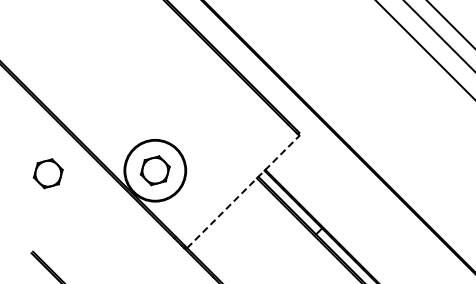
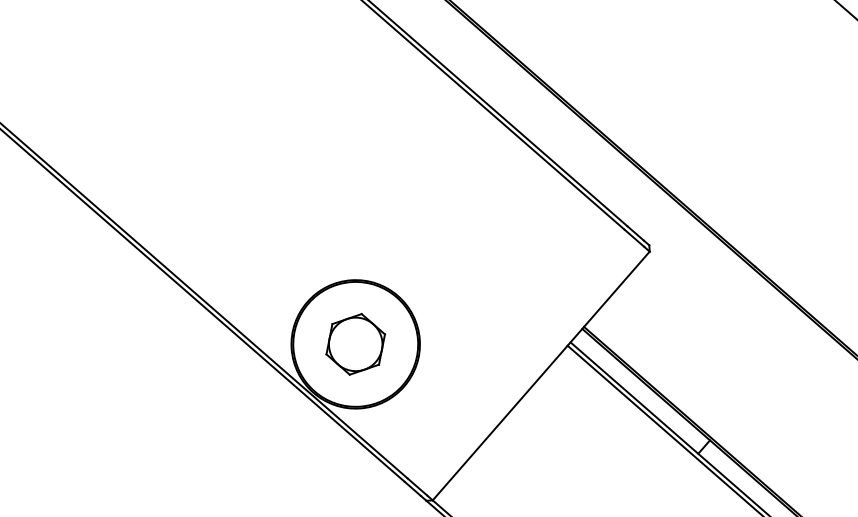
part: (47, 173) -> (132, 365), removed
line: (243, 191) -> (541, 374), dashed -> solid

